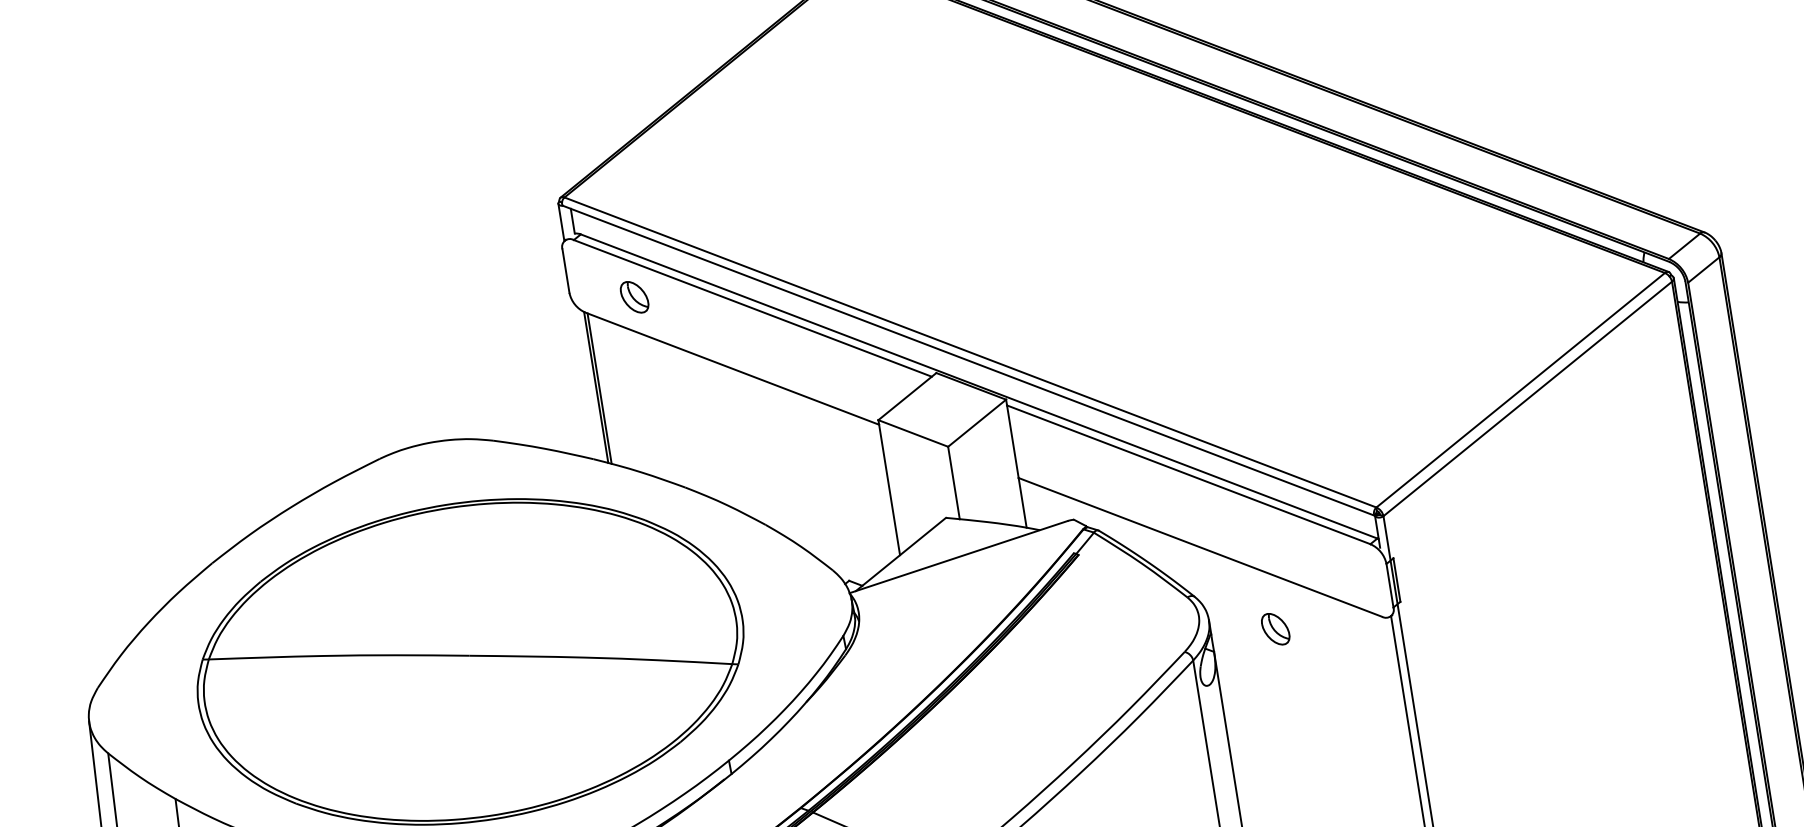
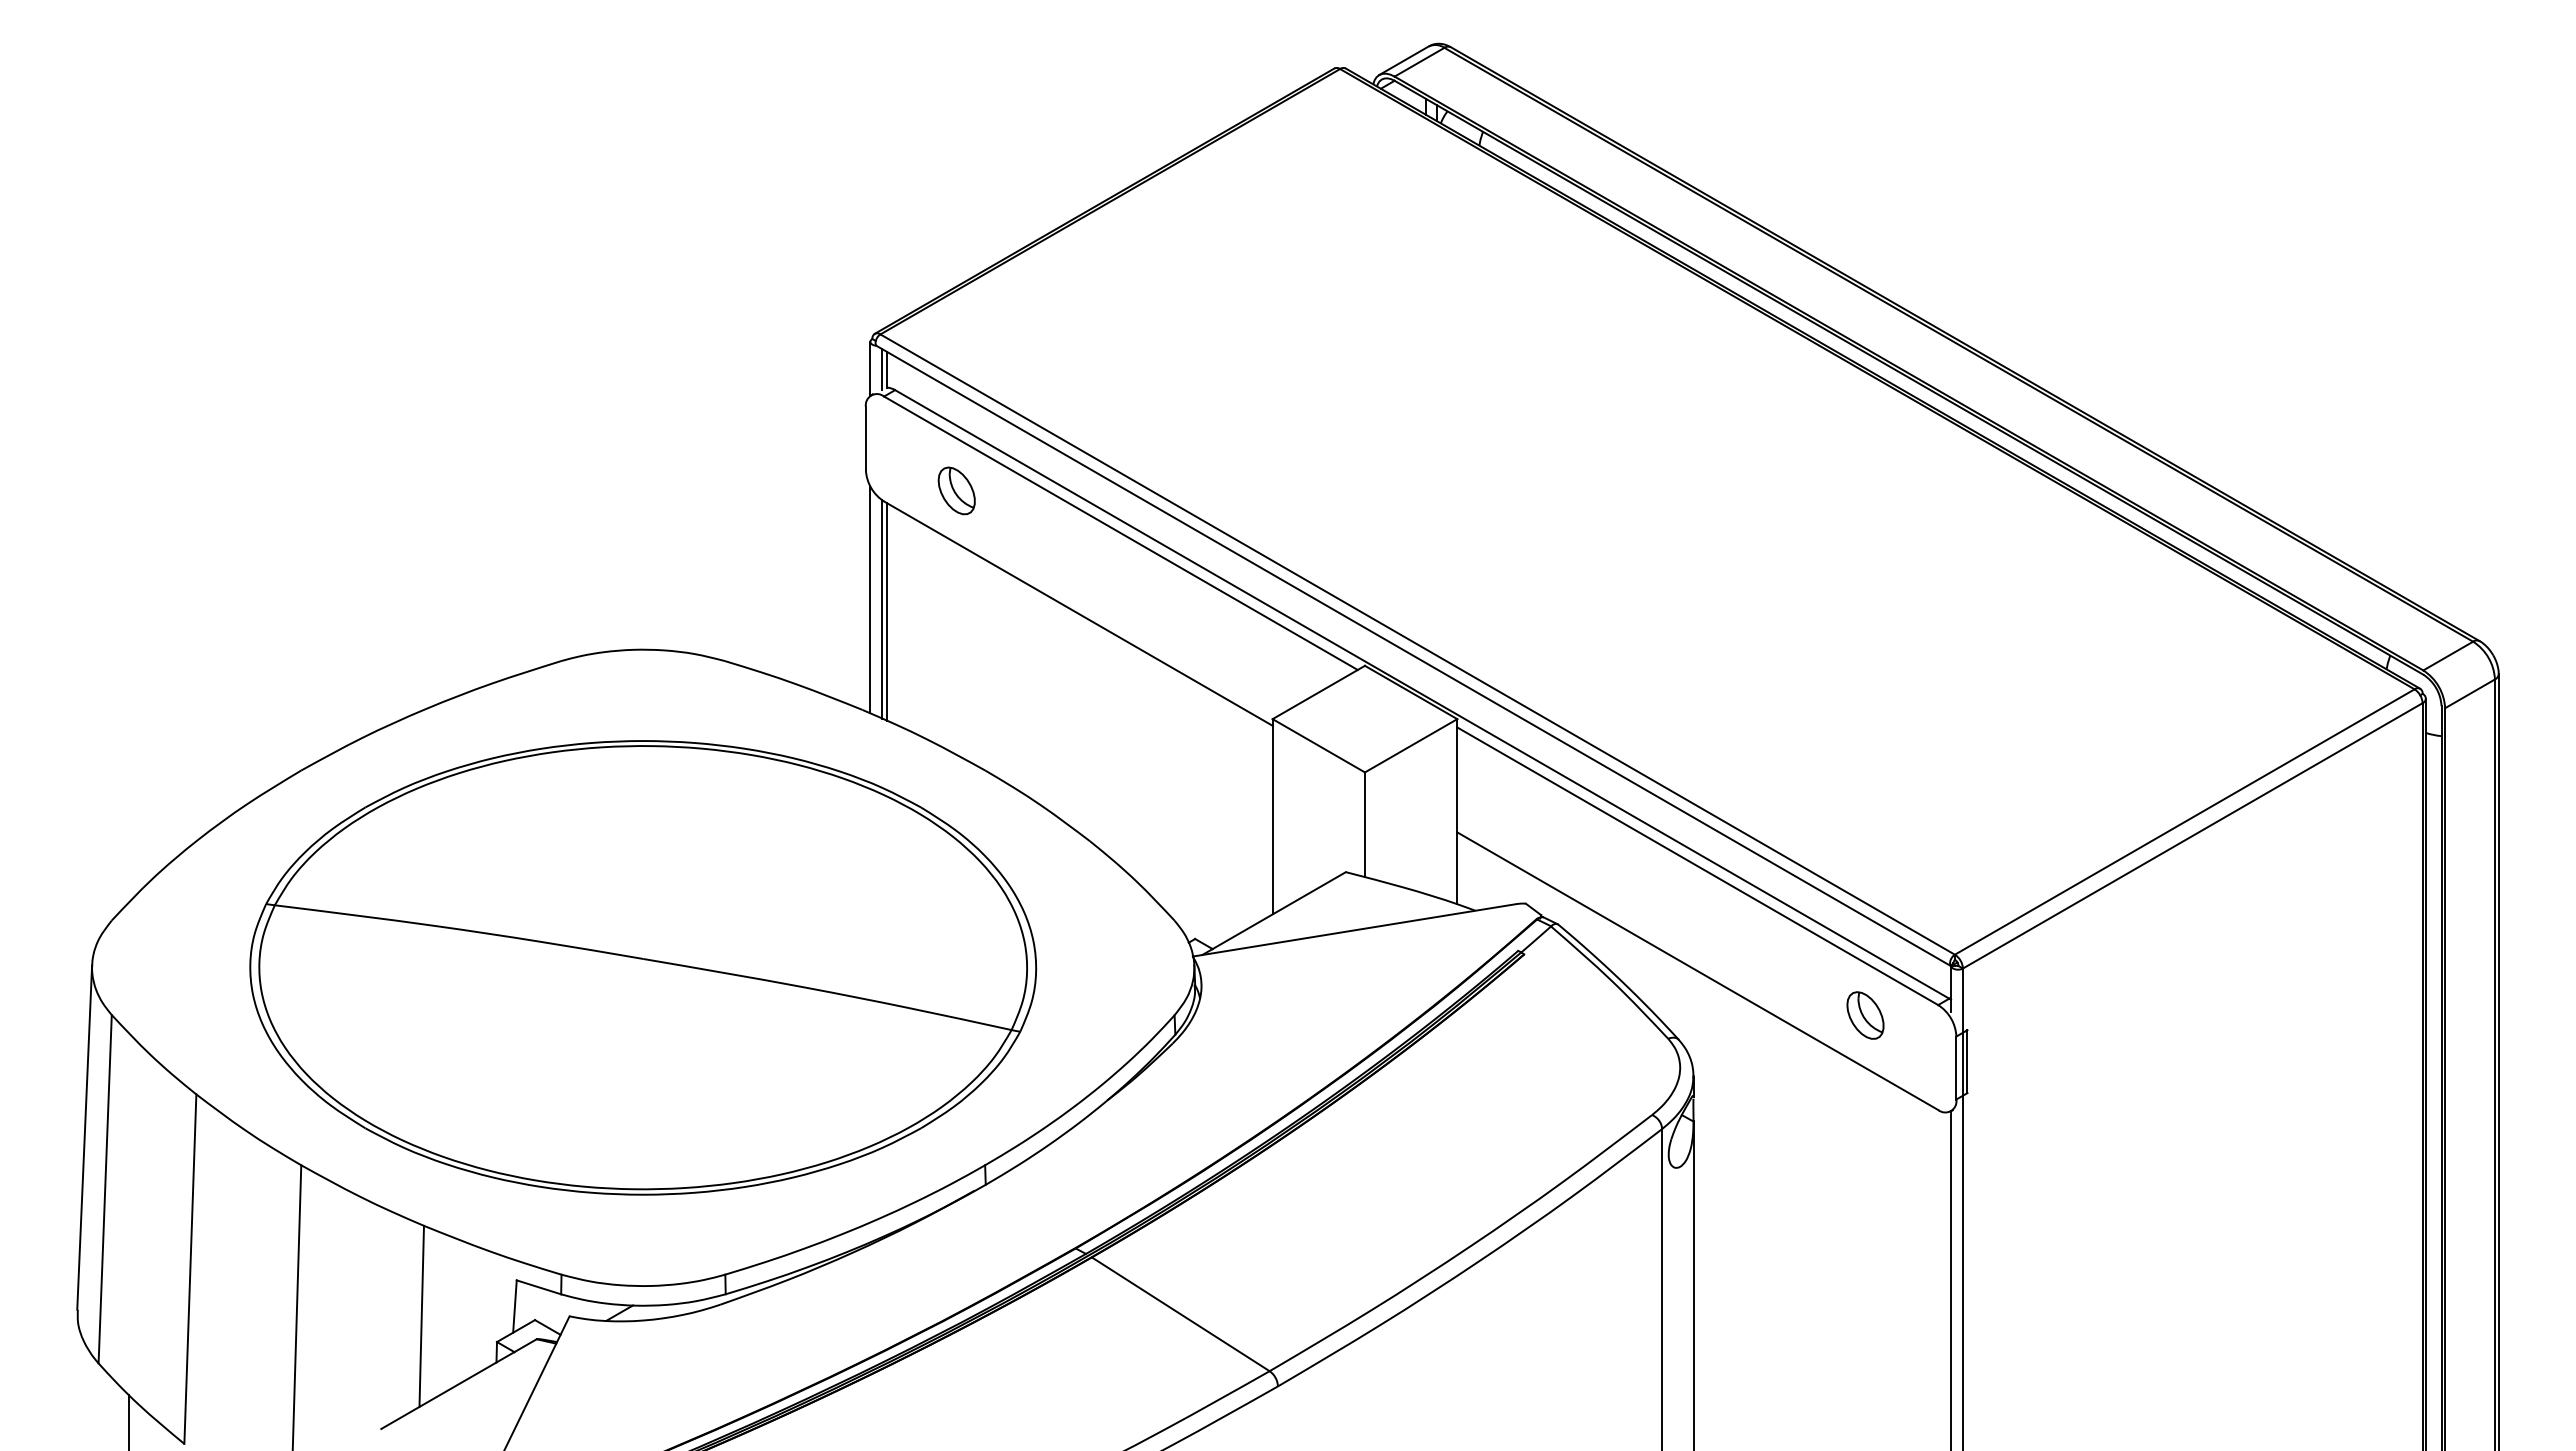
line: (569, 221) -> (882, 369), added
line: (586, 381) -> (870, 599), added
part: (1275, 629) -> (1865, 1015), moved

